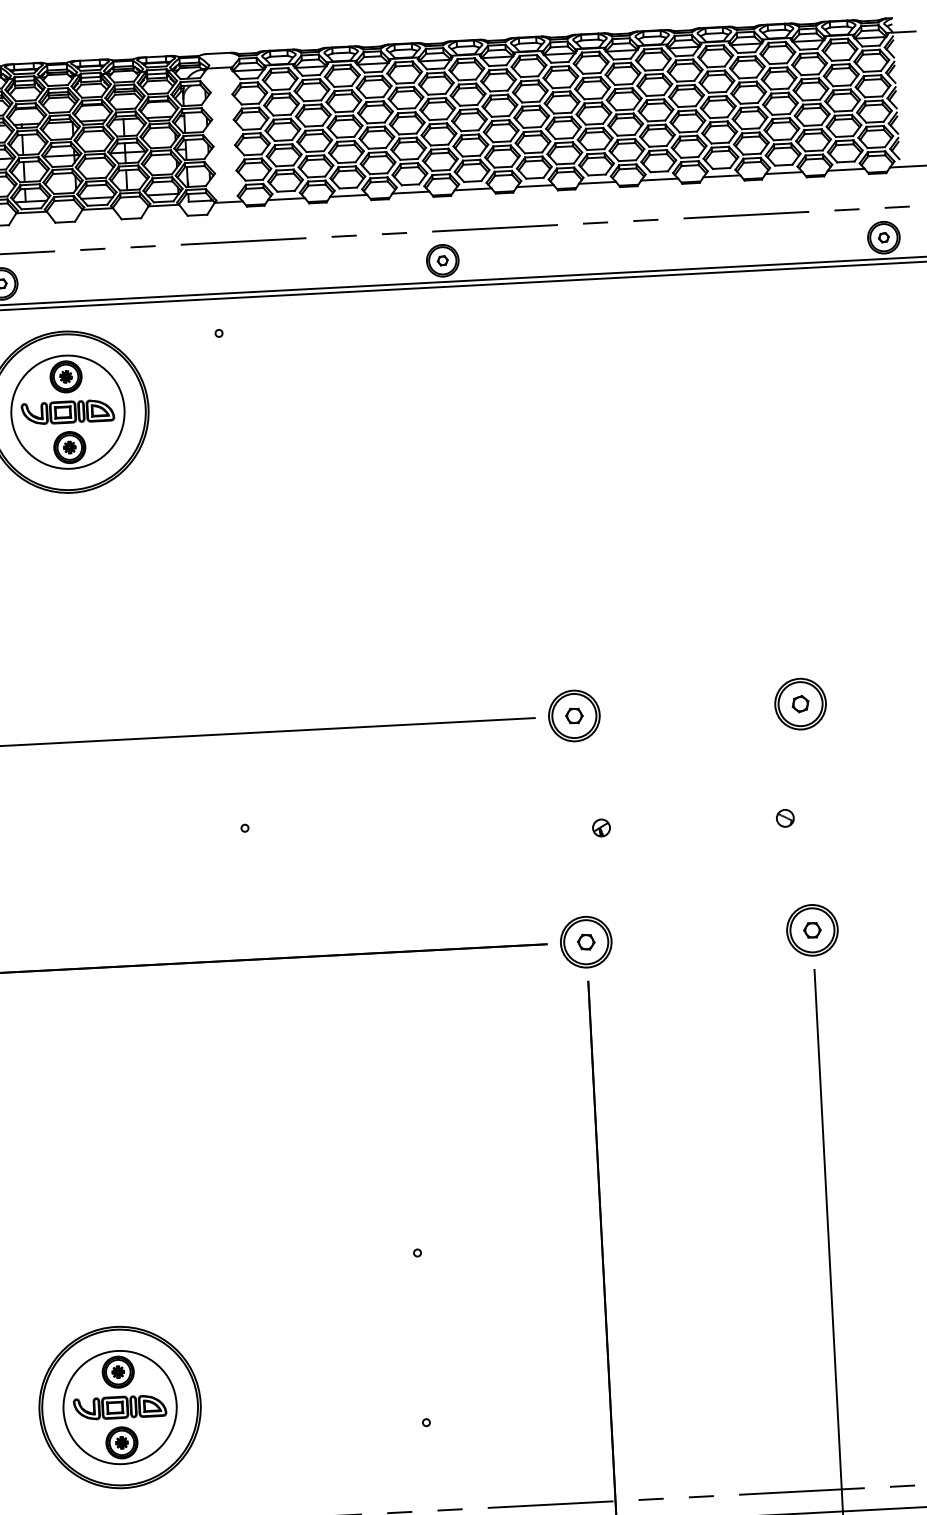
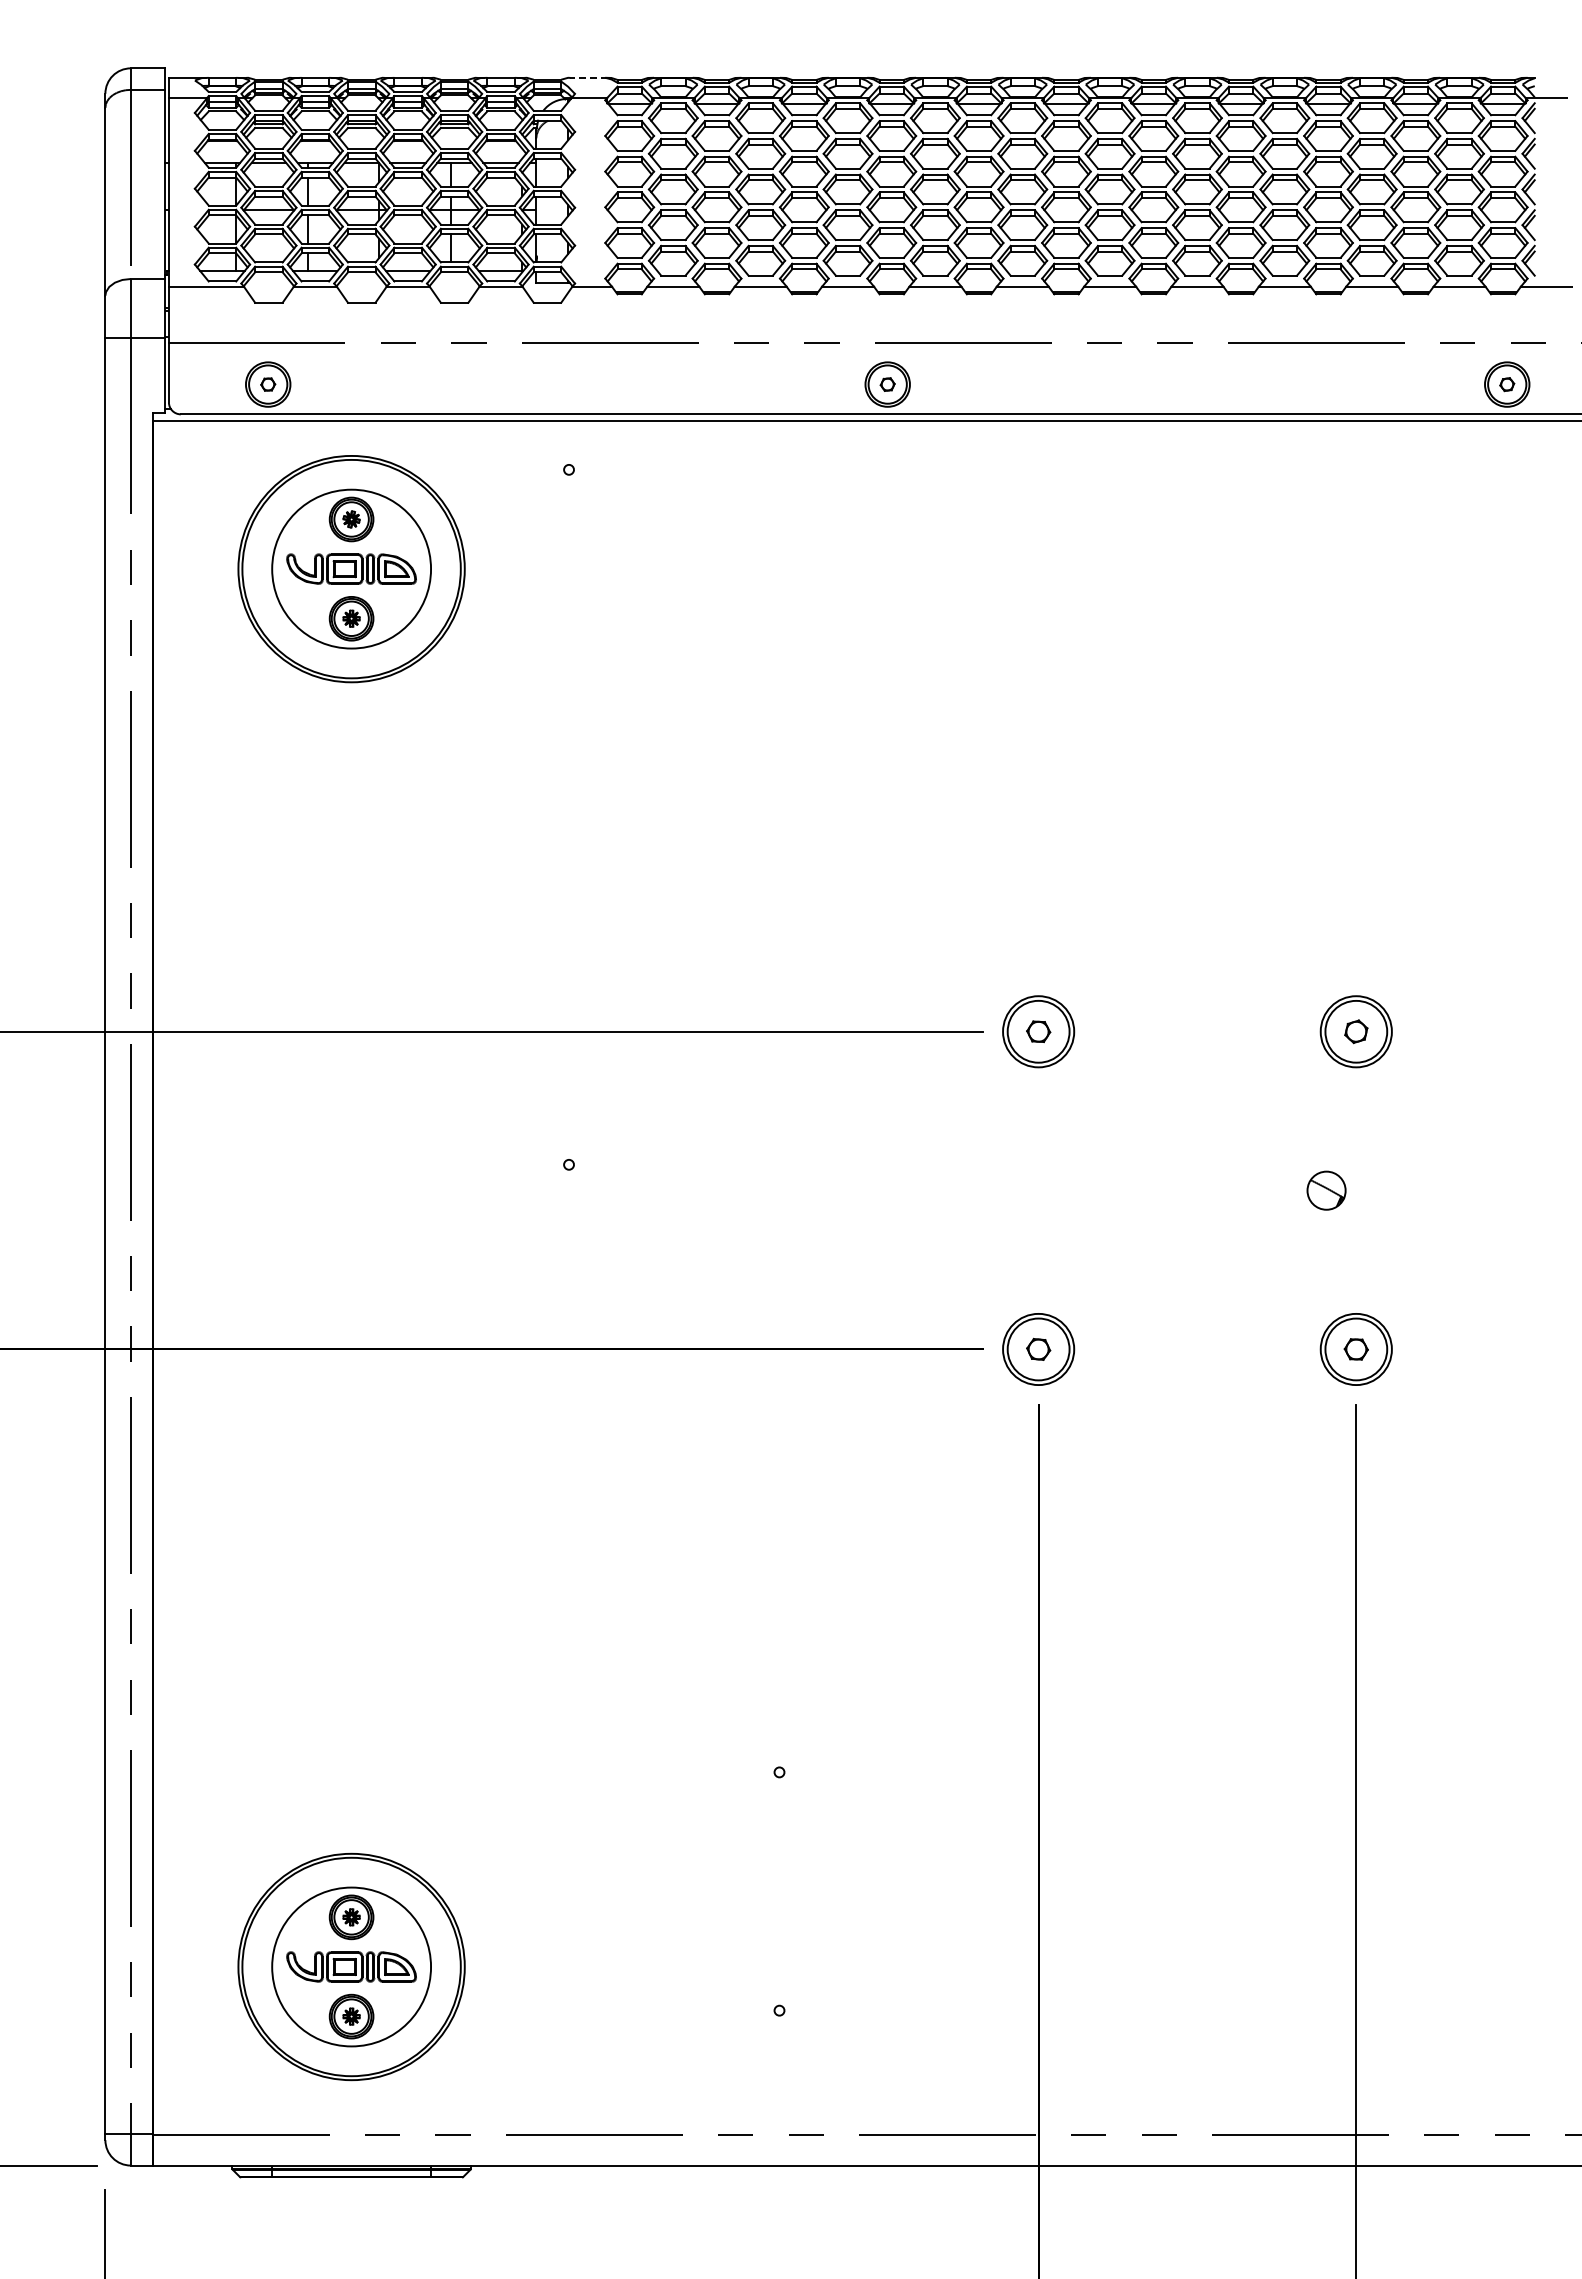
line: (218, 53) -> (589, 77), solid -> dashed
part: (785, 818) -> (1326, 1190), size x1.6
part: (601, 827) -> (1068, 1190), removed

